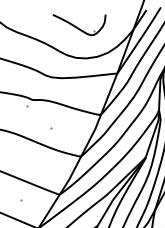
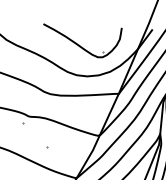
part: (79, 24) -> (82, 40), size x1.43

